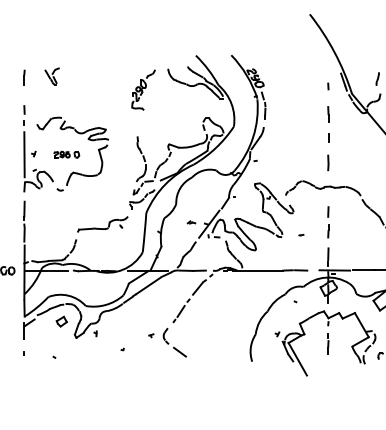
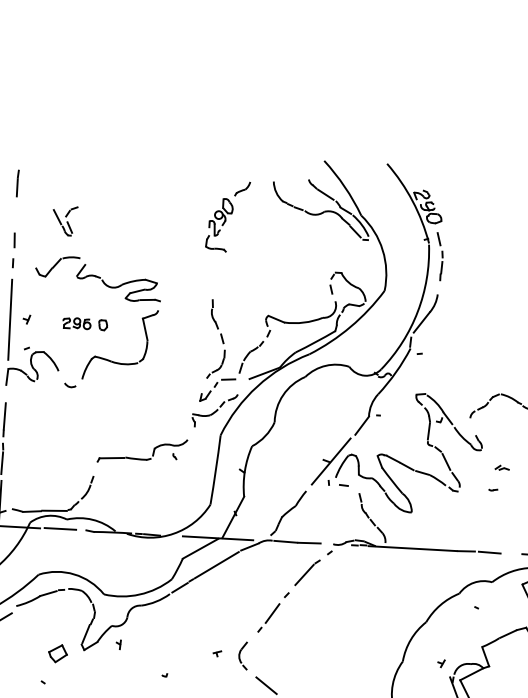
part: (51, 76) -> (63, 220), moved
part: (191, 222) -> (502, 467), moved
part: (61, 321) -> (57, 653), moved

